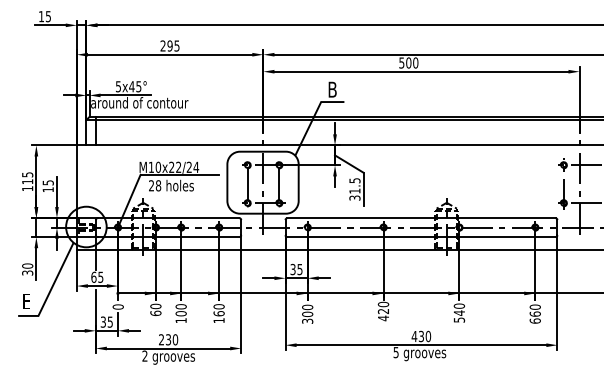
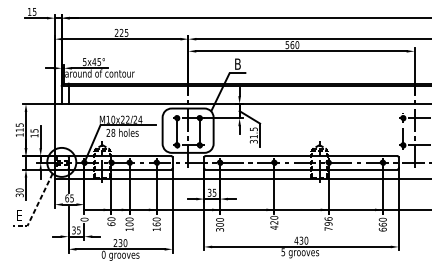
text: (169, 45) -> (121, 32), 295 -> 225
text: (408, 62) -> (292, 44), 500 -> 560
line: (51, 289) -> (36, 207), solid -> dashed
text: (459, 312) -> (328, 223), 540 -> 796
text: (144, 355) -> (103, 254), 2 -> 0

